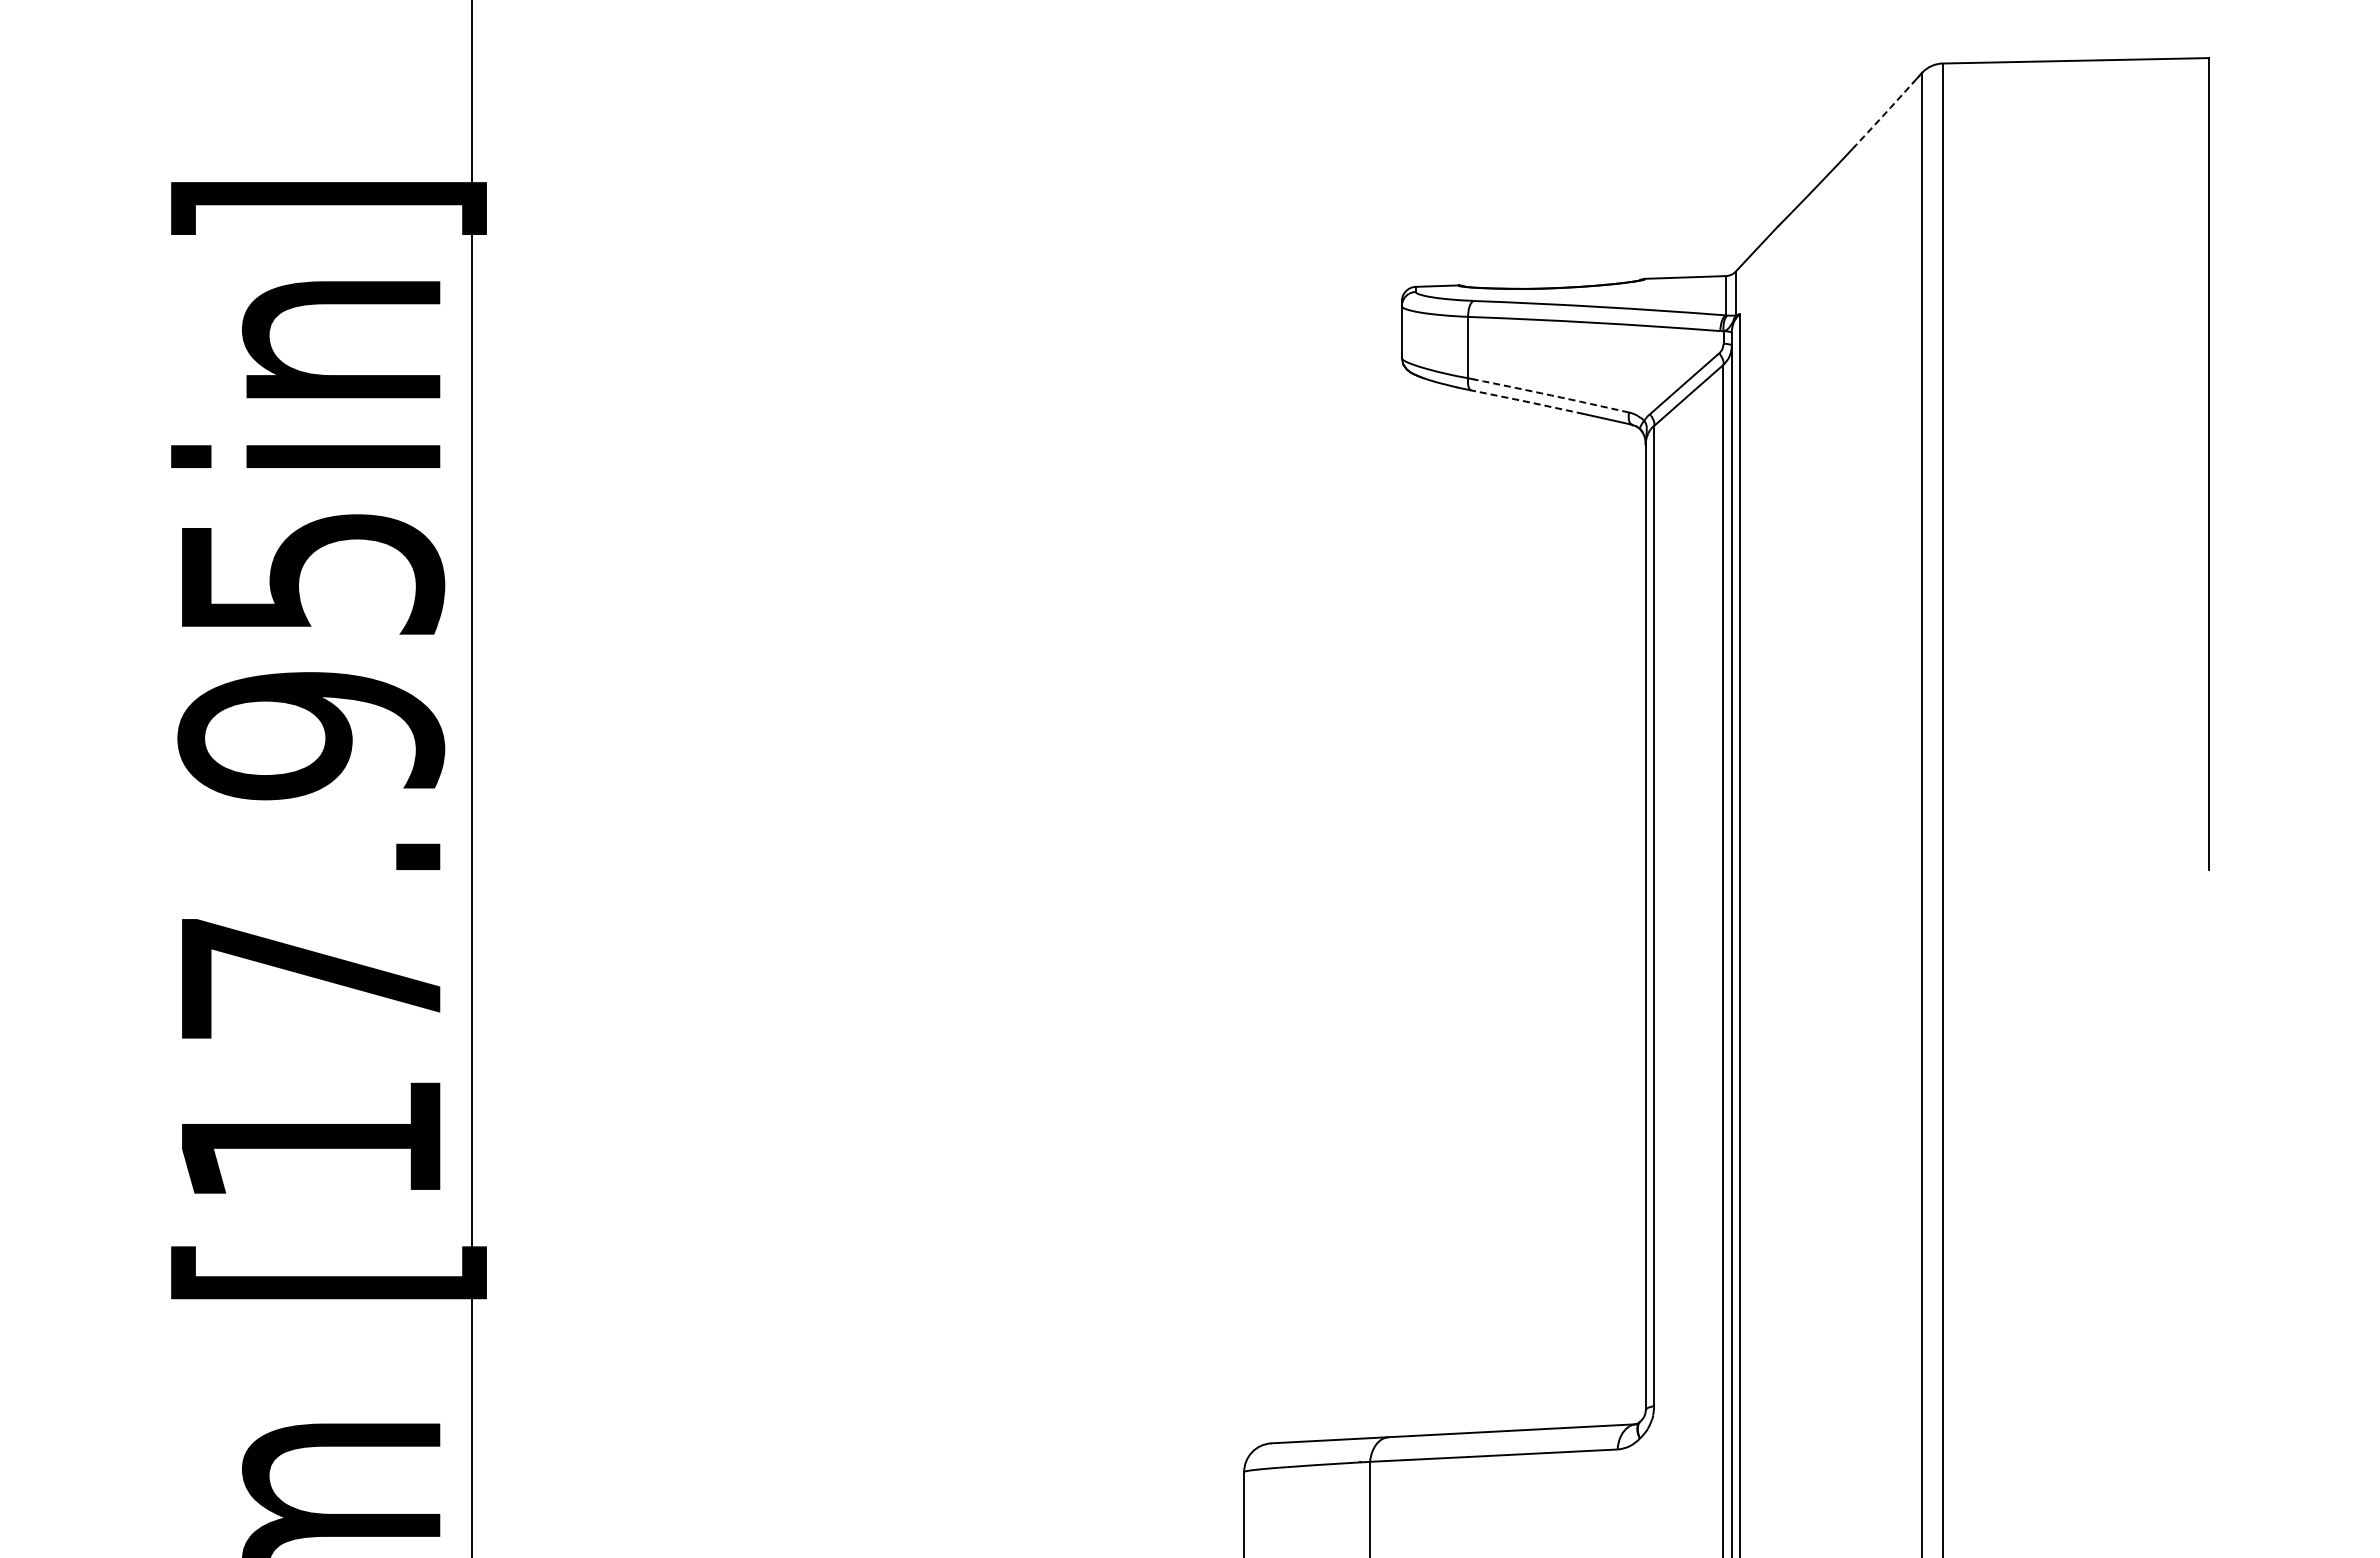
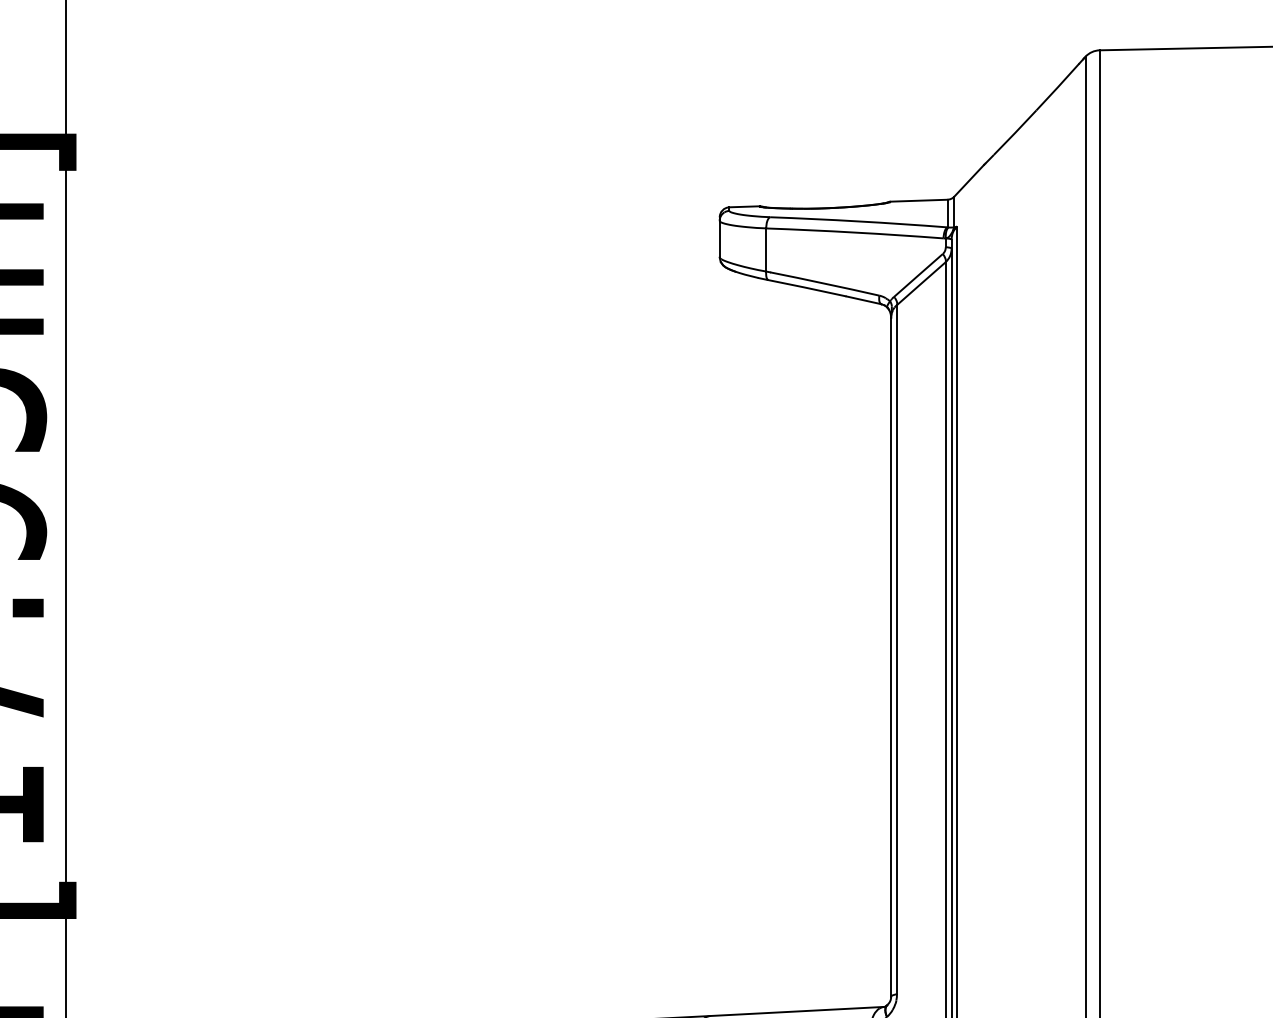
arc: (1883, 115) -> (1058, 86), dashed -> solid
arc: (1551, 395) -> (824, 283), dashed -> solid
line: (1525, 401) -> (806, 287), dashed -> solid

